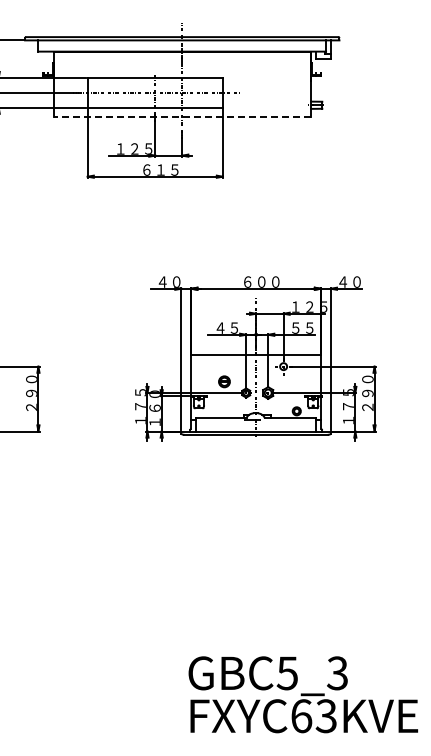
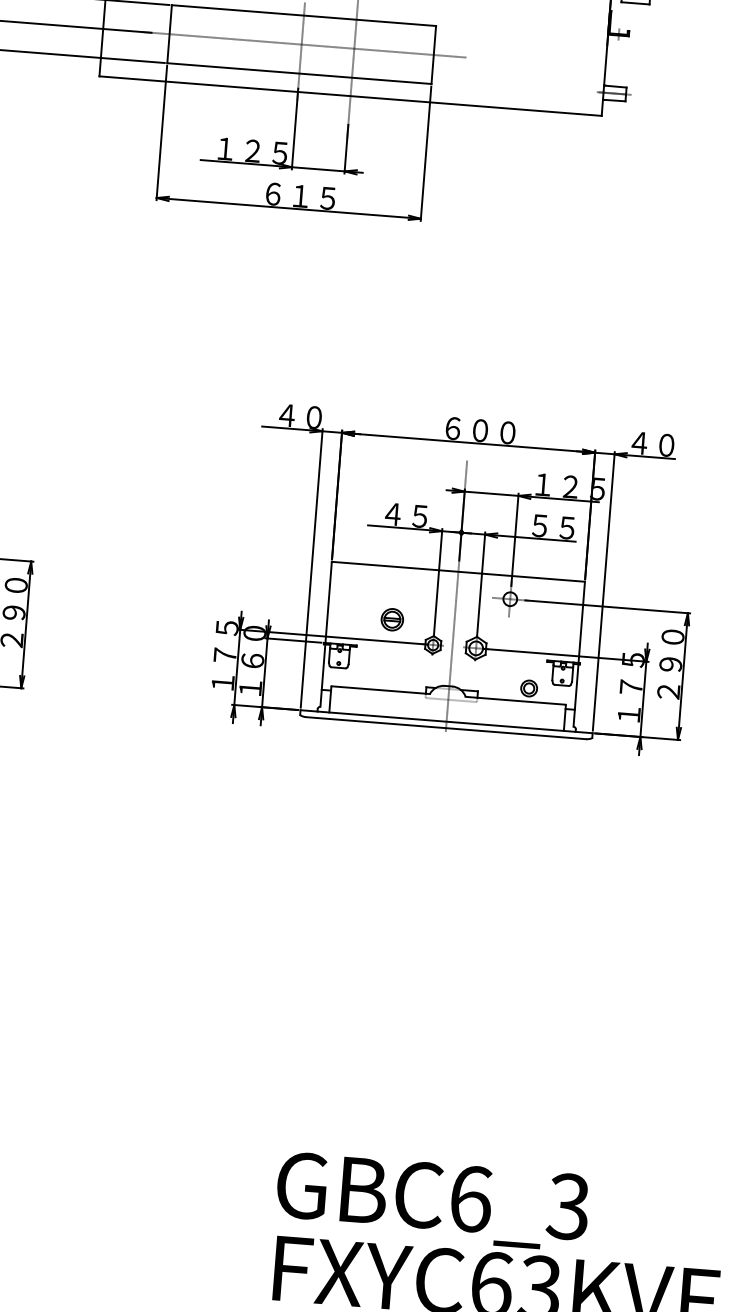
line: (182, 117) -> (351, 96), dashed -> solid
text: (287, 673) -> (470, 1199), GBC5_3 -> GBC6_3

